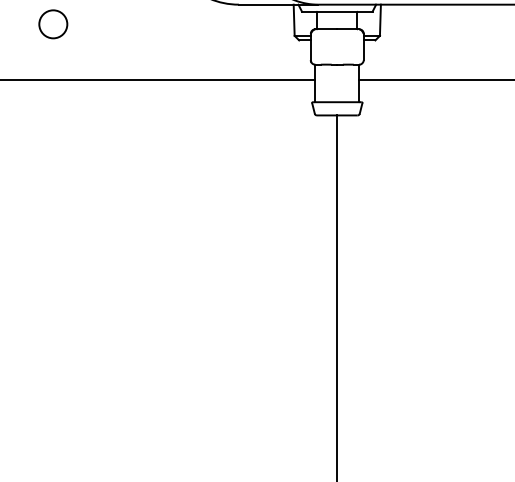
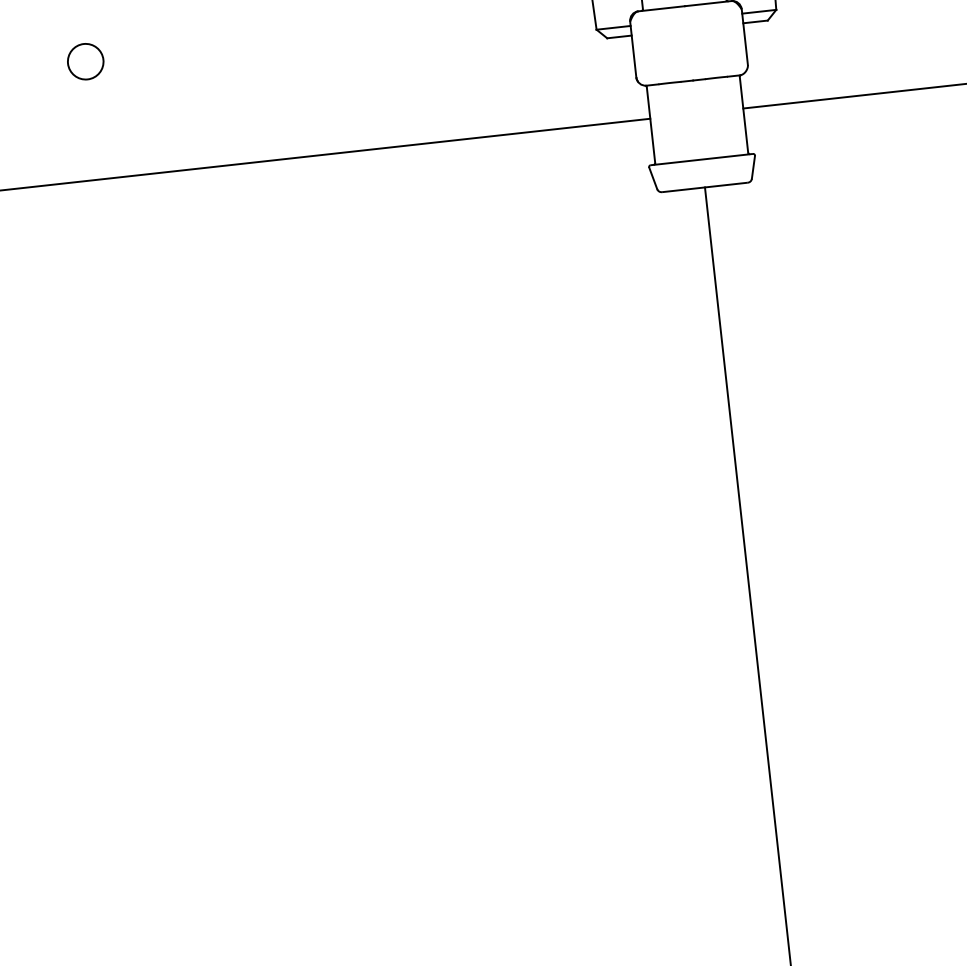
circle: (53, 24) -> (85, 61), size x0.6

